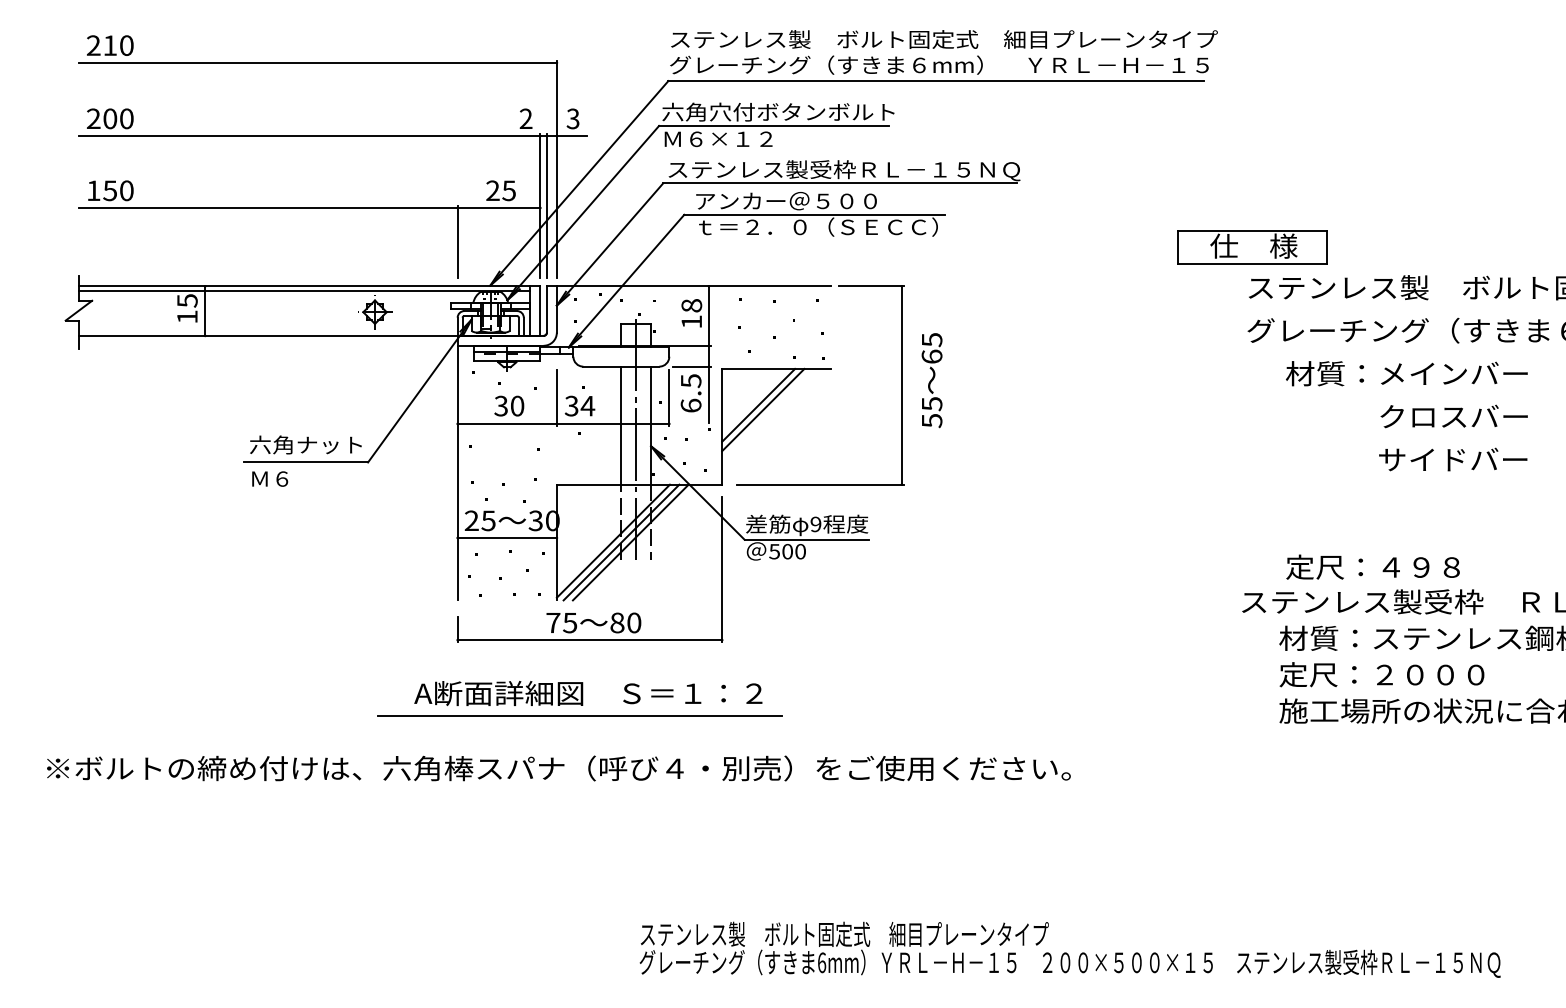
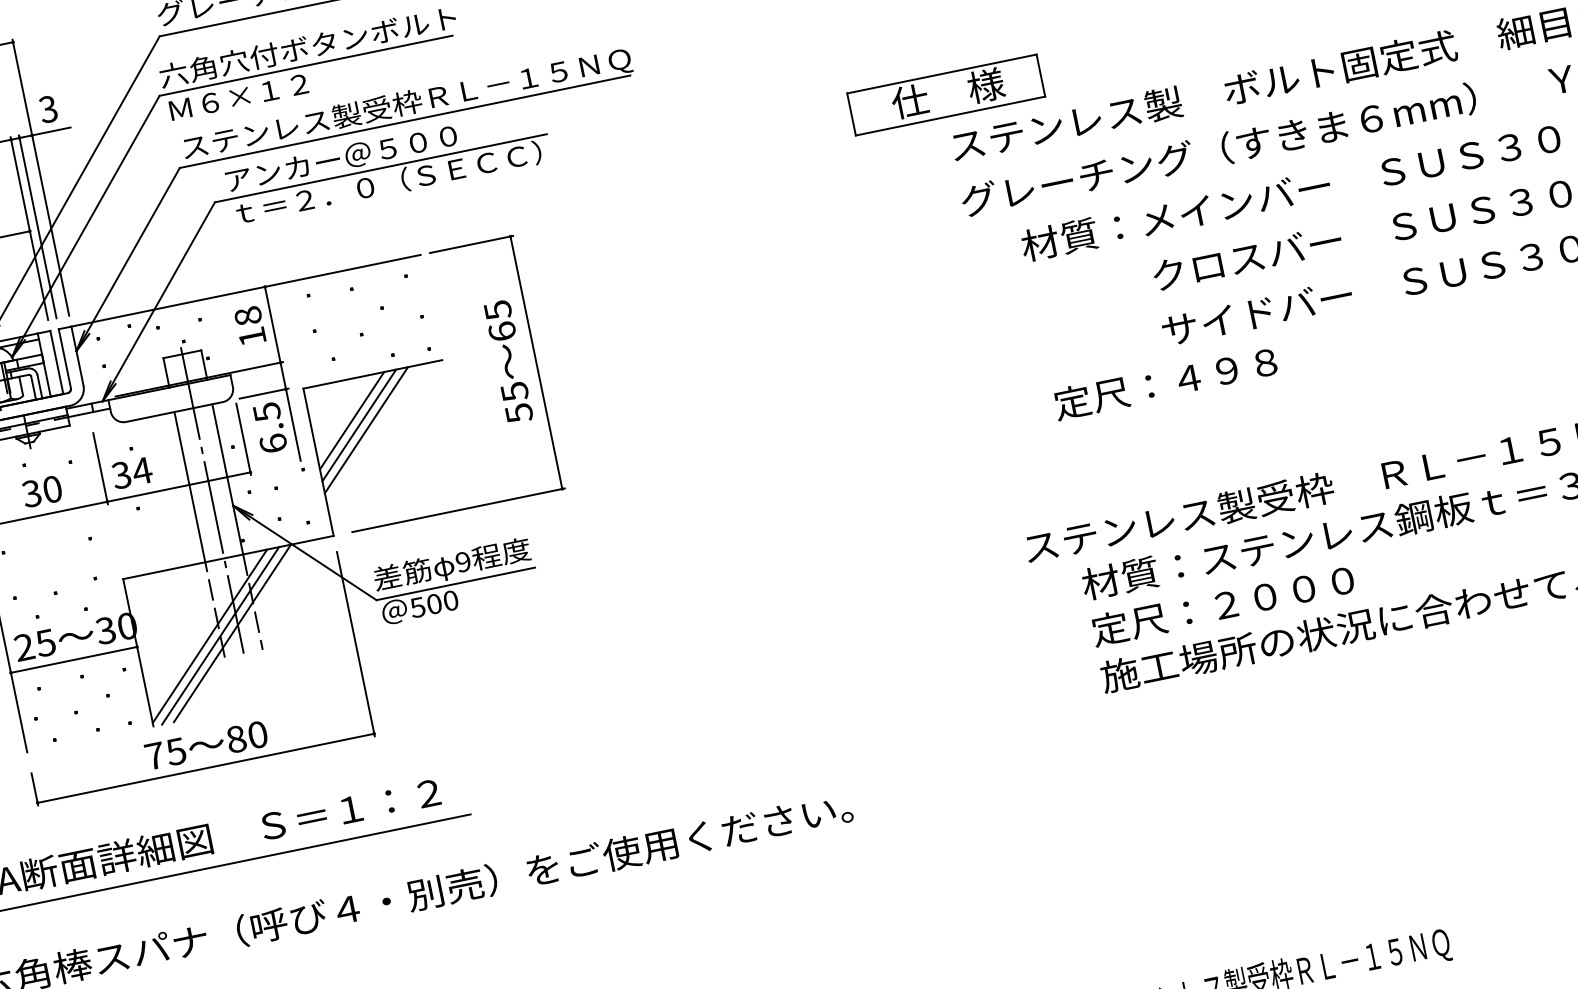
text: (931, 380) -> (507, 361), moved
line: (753, 400) -> (351, 420), added
text: (1372, 566) -> (1164, 382), moved

